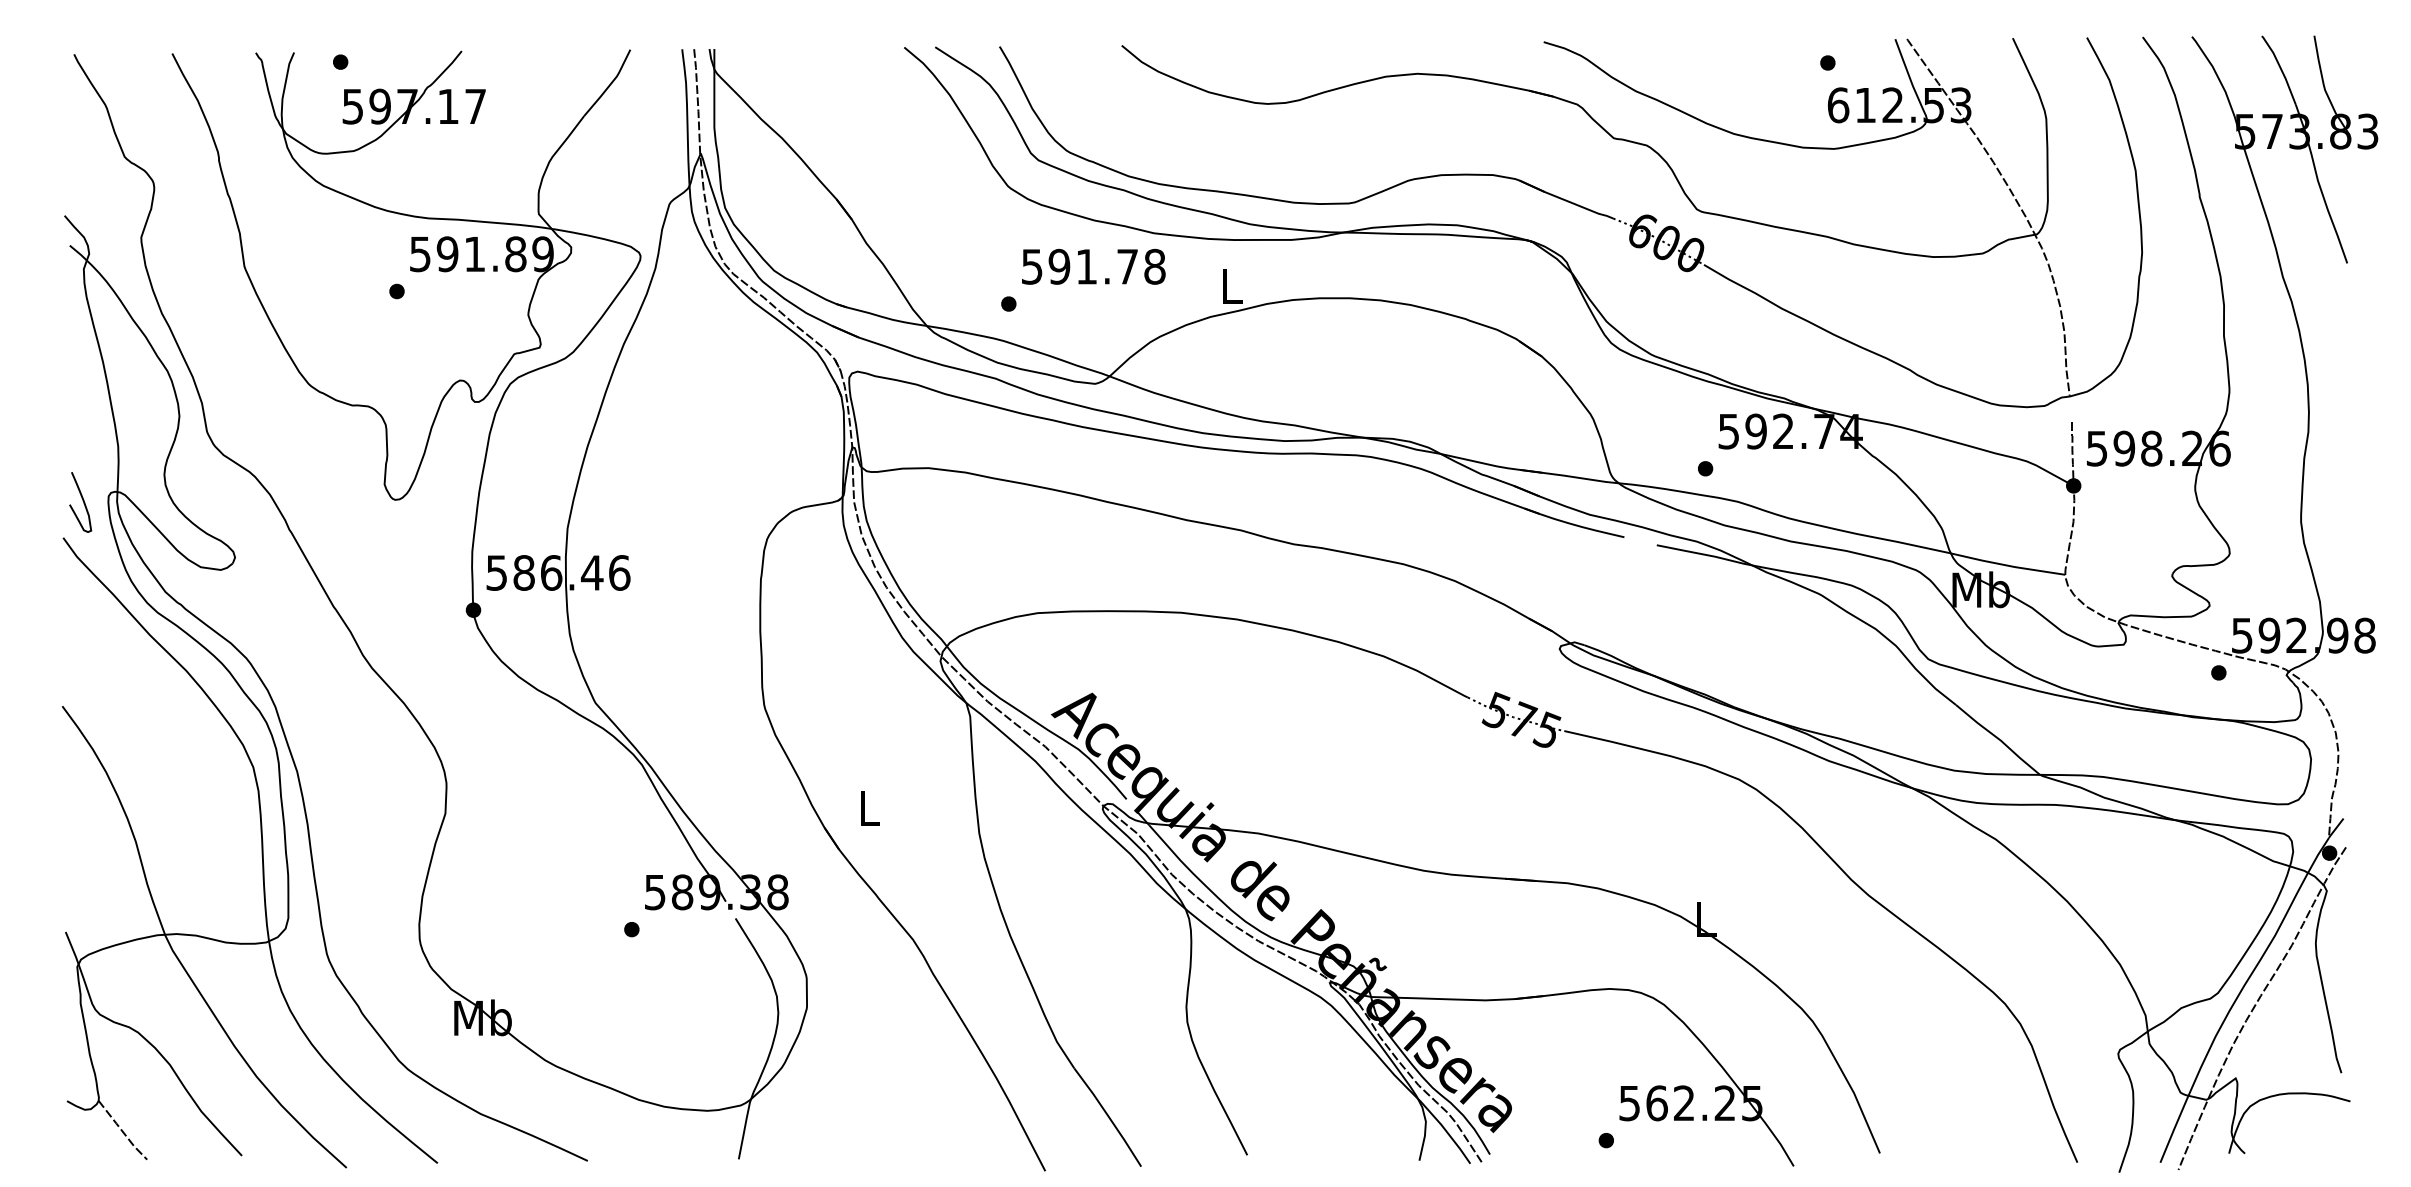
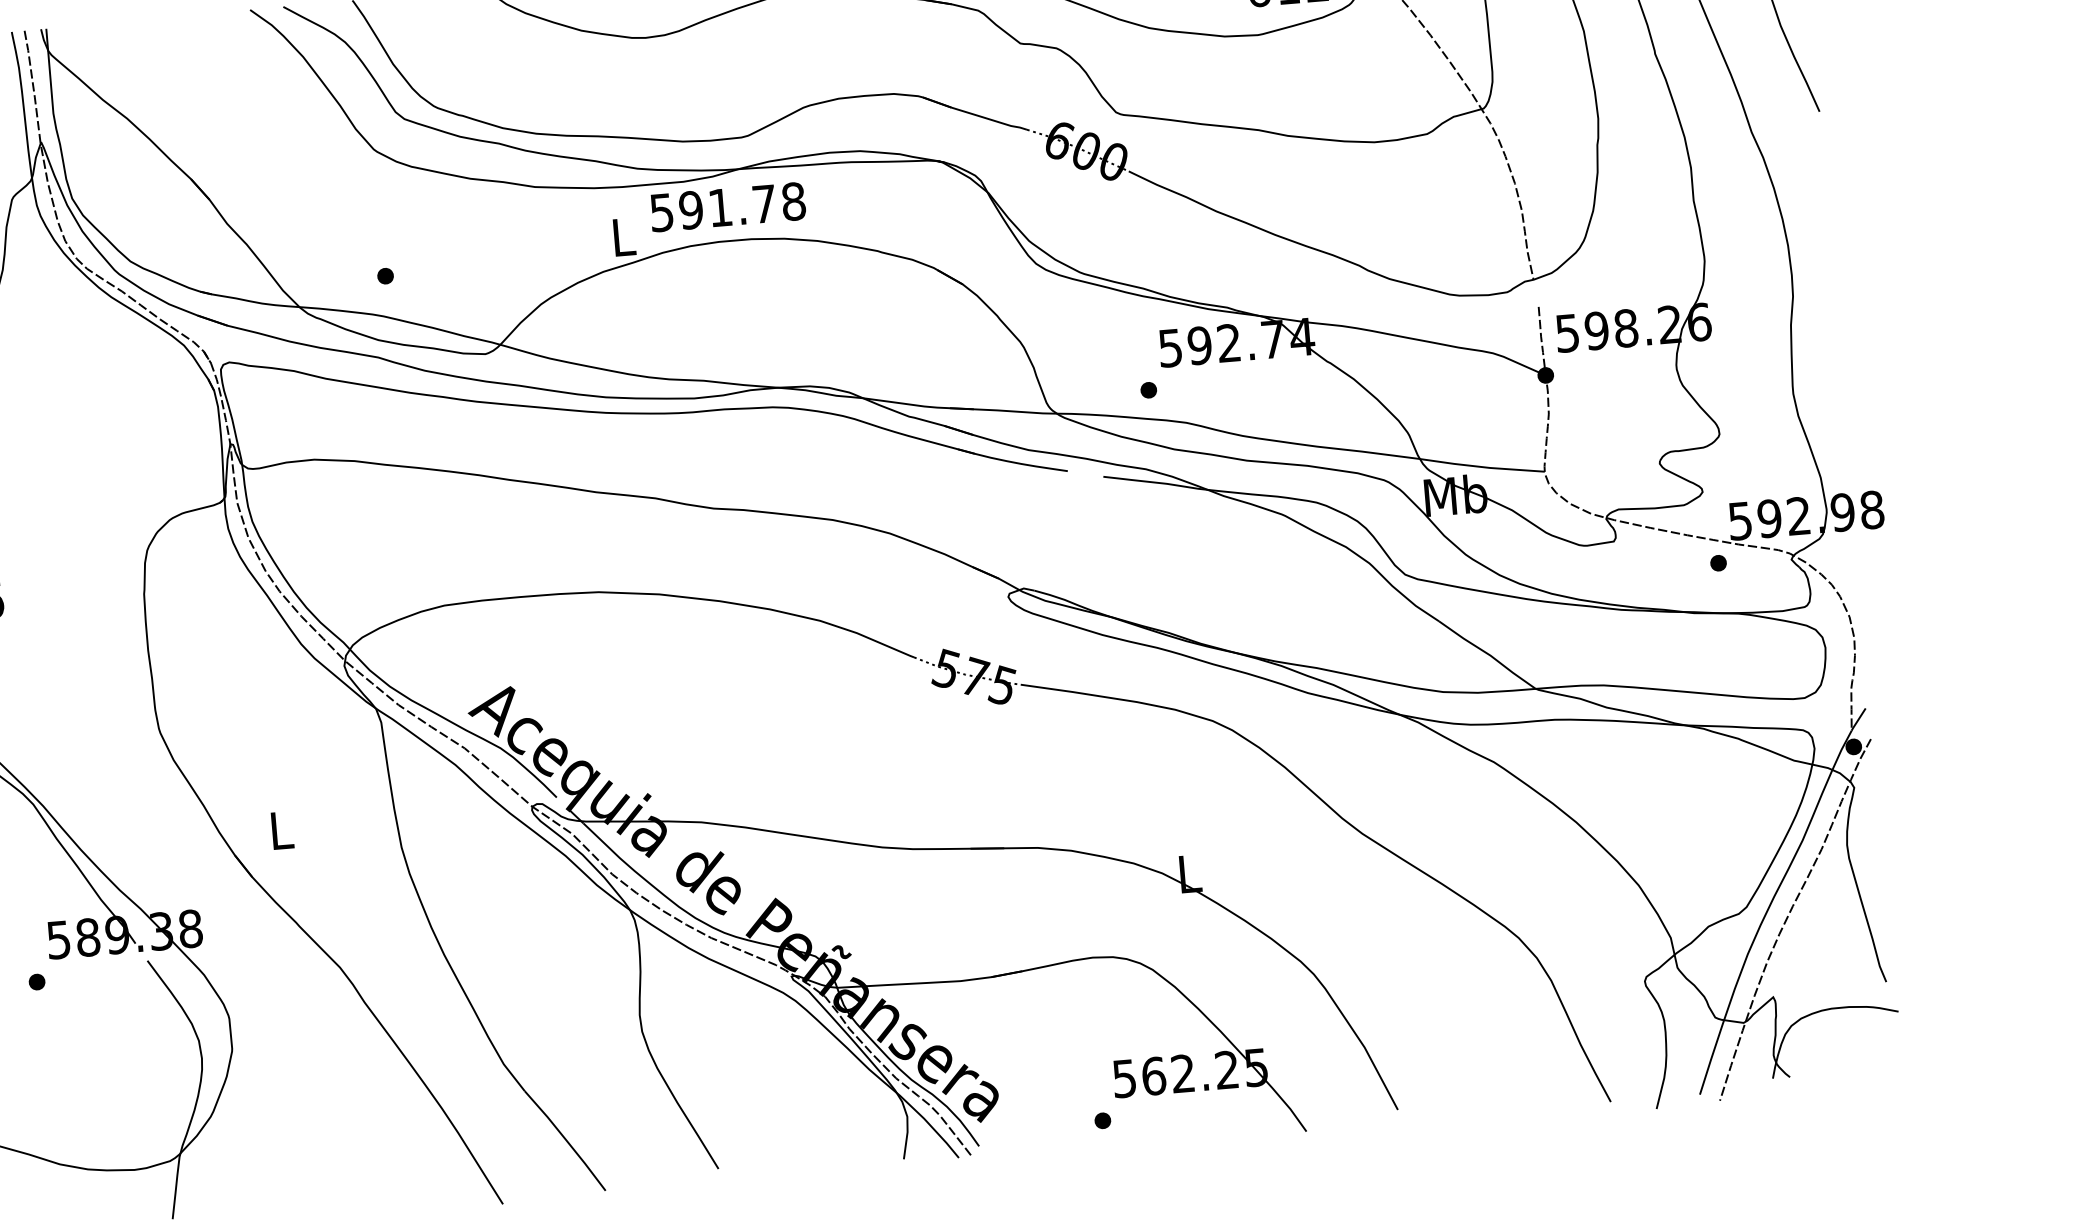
text: (1093, 266) -> (727, 206), moved

